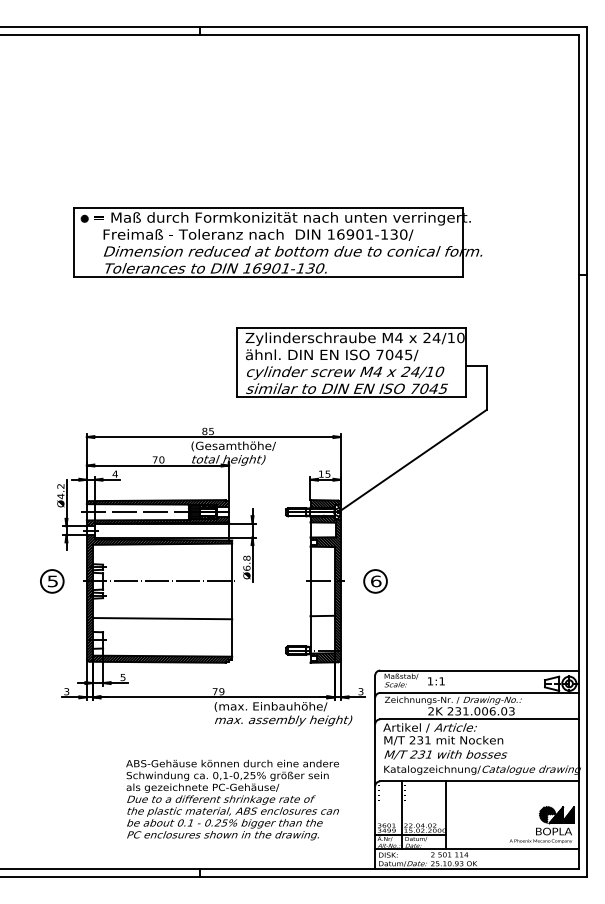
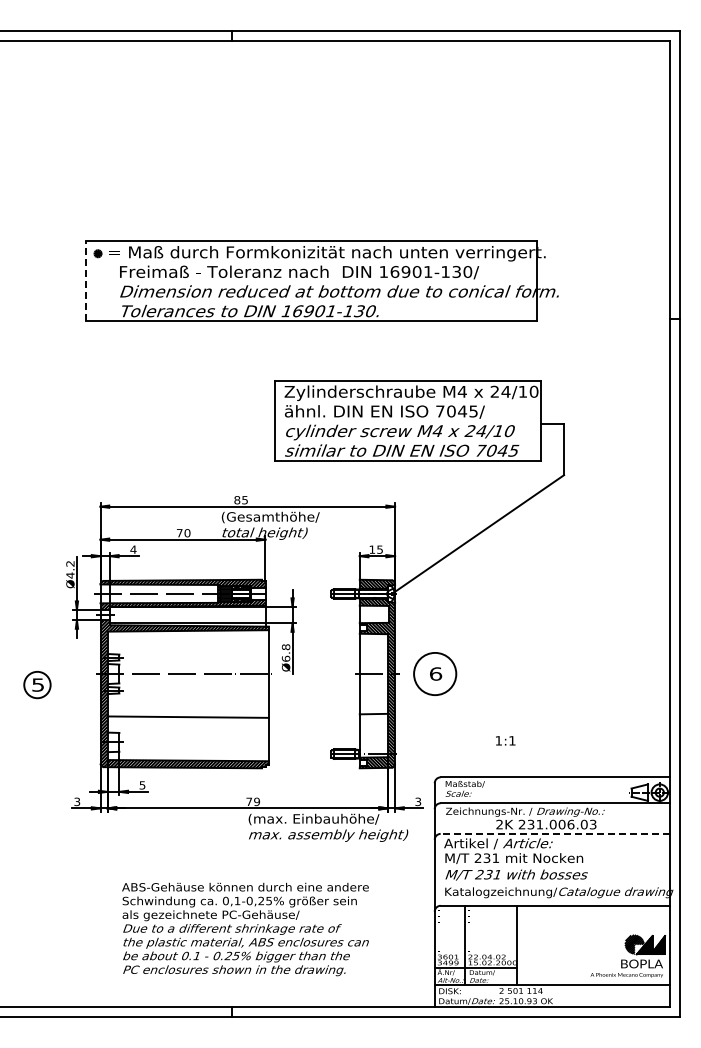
line: (73, 242) -> (85, 281), solid -> dashed
circle: (374, 580) -> (434, 673), size x1.6
part: (52, 581) -> (37, 685), moved
text: (436, 681) -> (505, 740), moved
line: (479, 719) -> (555, 833), solid -> dashed
text: (232, 800) -> (245, 929), moved

